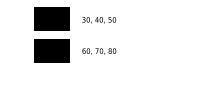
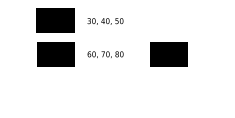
part: (158, 50) -> (168, 53), added

